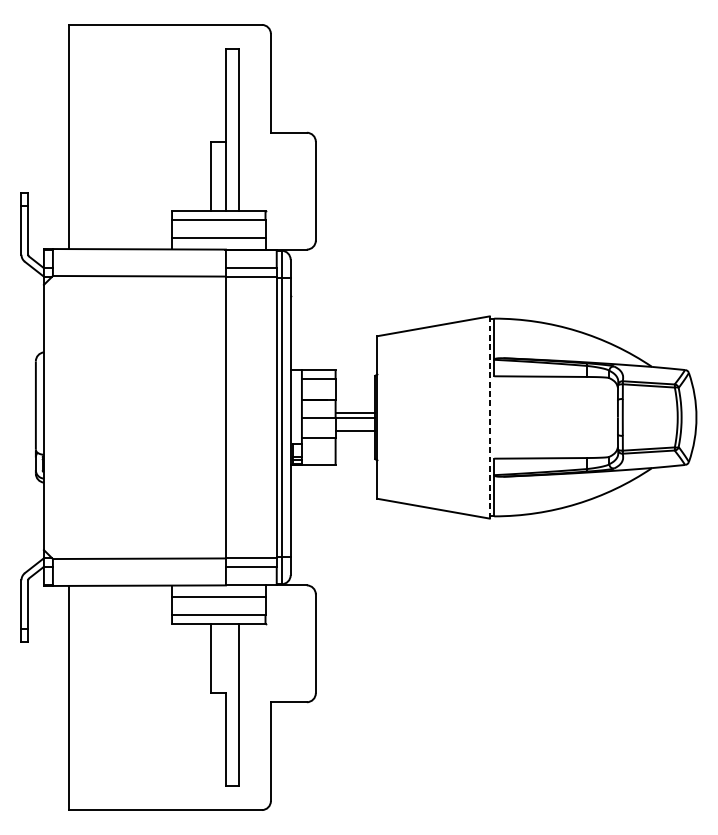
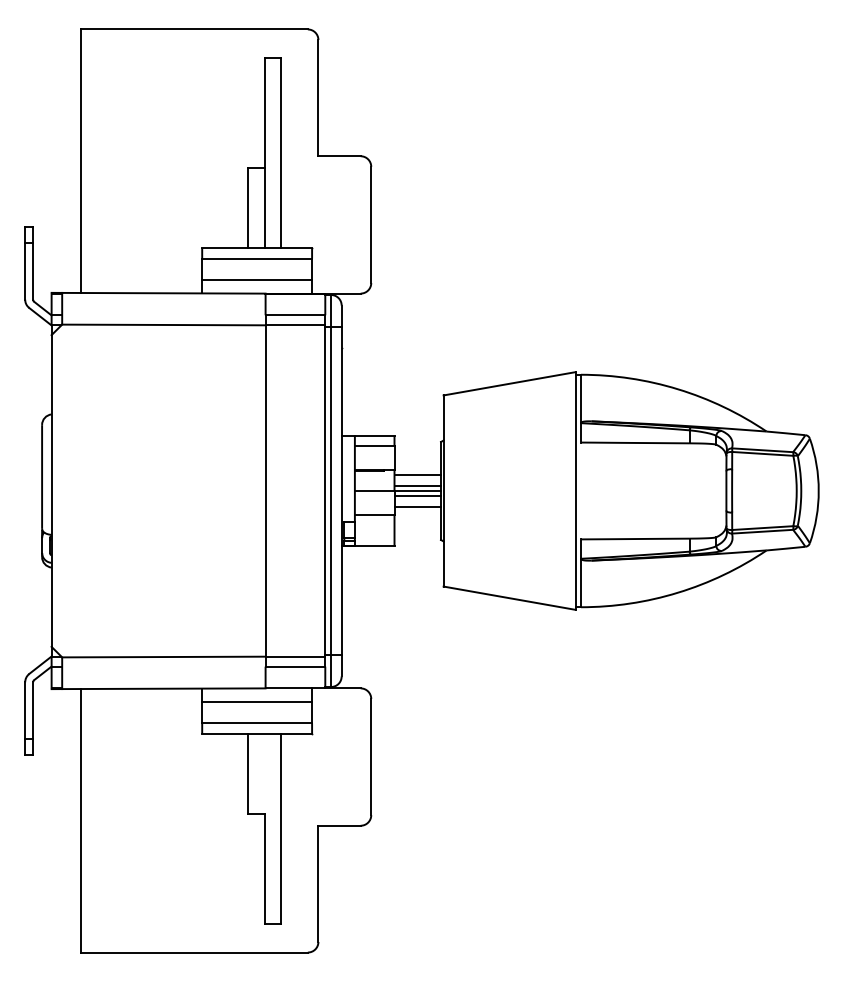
line: (355, 404) -> (417, 475), added
line: (489, 417) -> (575, 491), dashed -> solid
line: (355, 422) -> (417, 496), added

